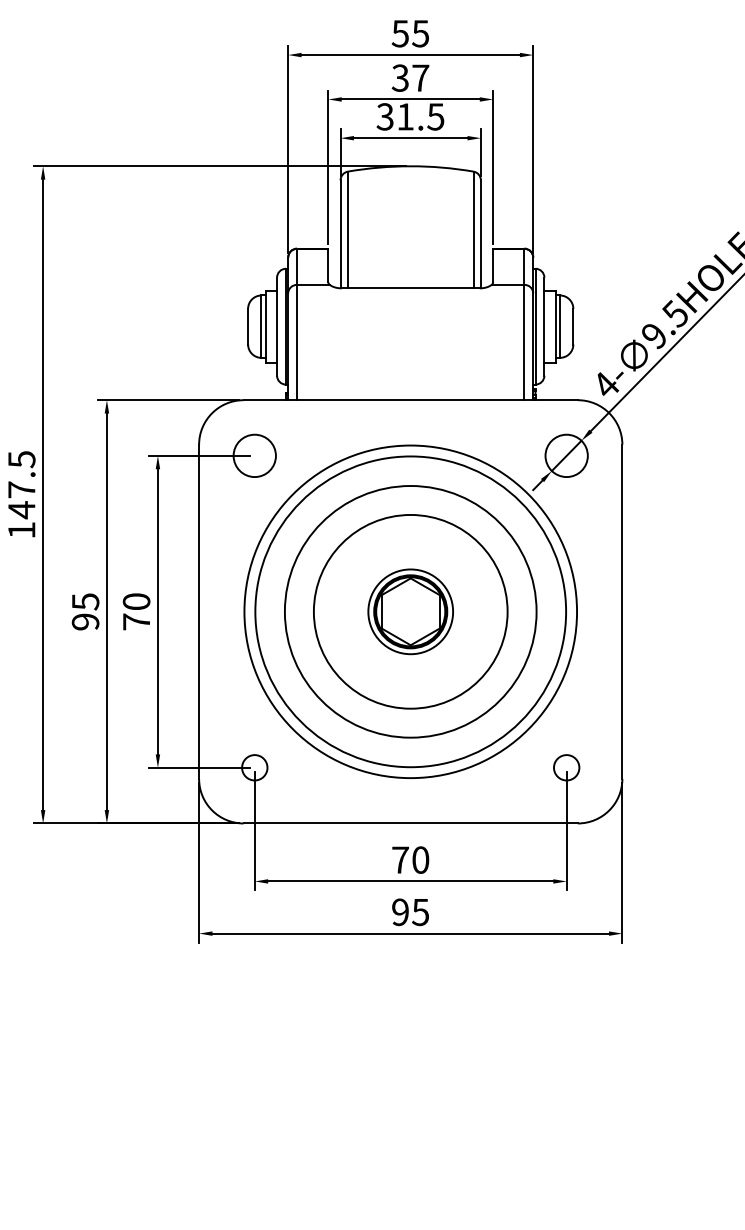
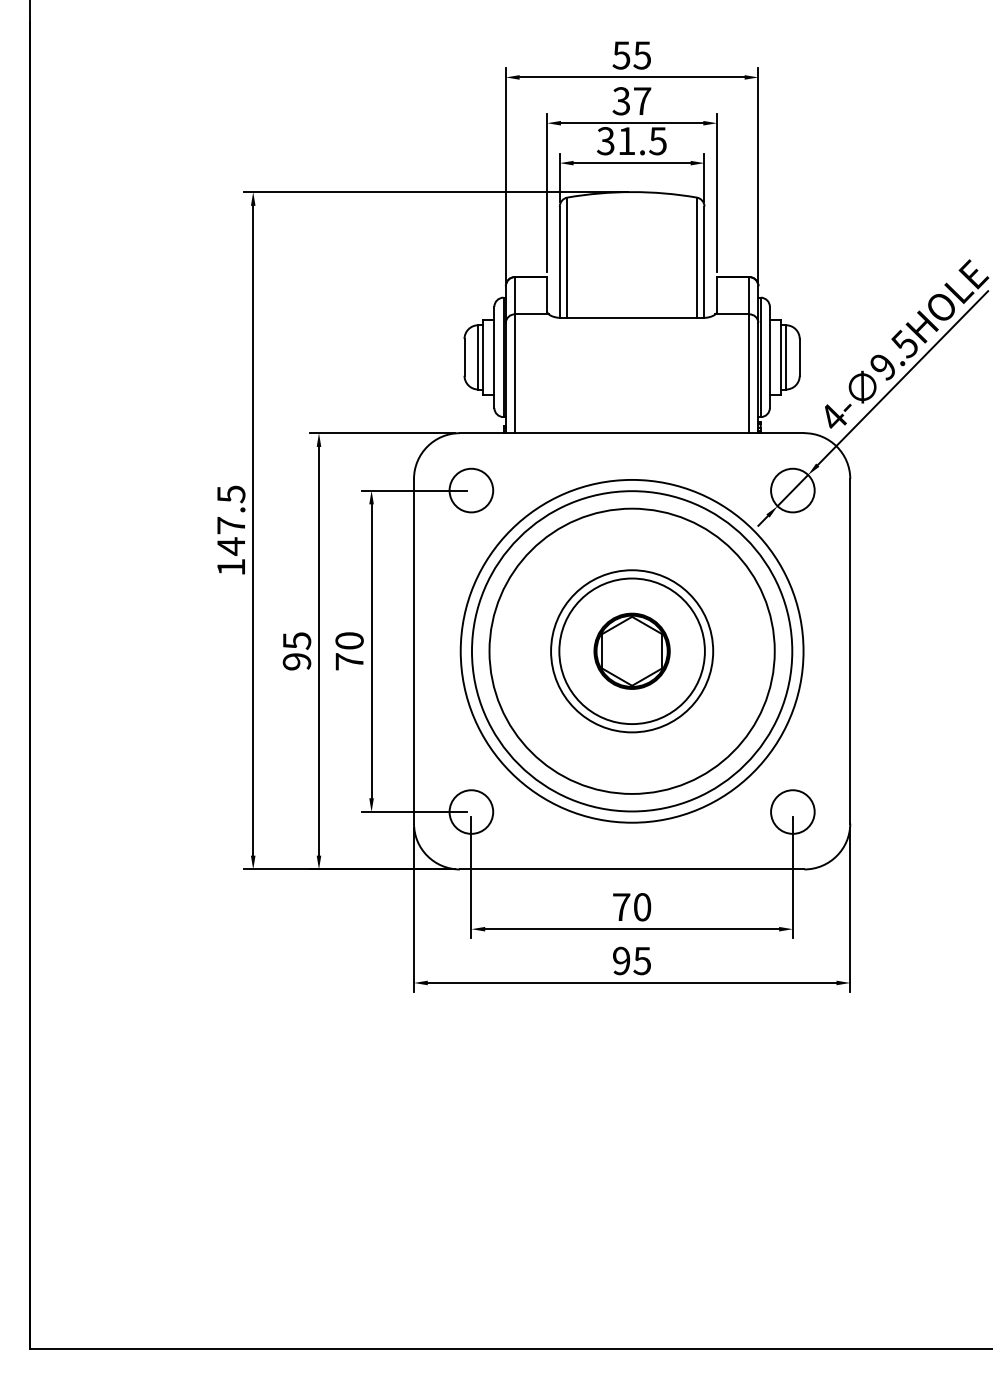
circle: (410, 611) -> (631, 650), size x1.43
circle: (410, 612) -> (631, 651), size x1.67
circle: (411, 612) -> (632, 651), size x0.62
circle: (254, 767) -> (471, 811), size x1.67
circle: (566, 767) -> (792, 811), size x1.67

